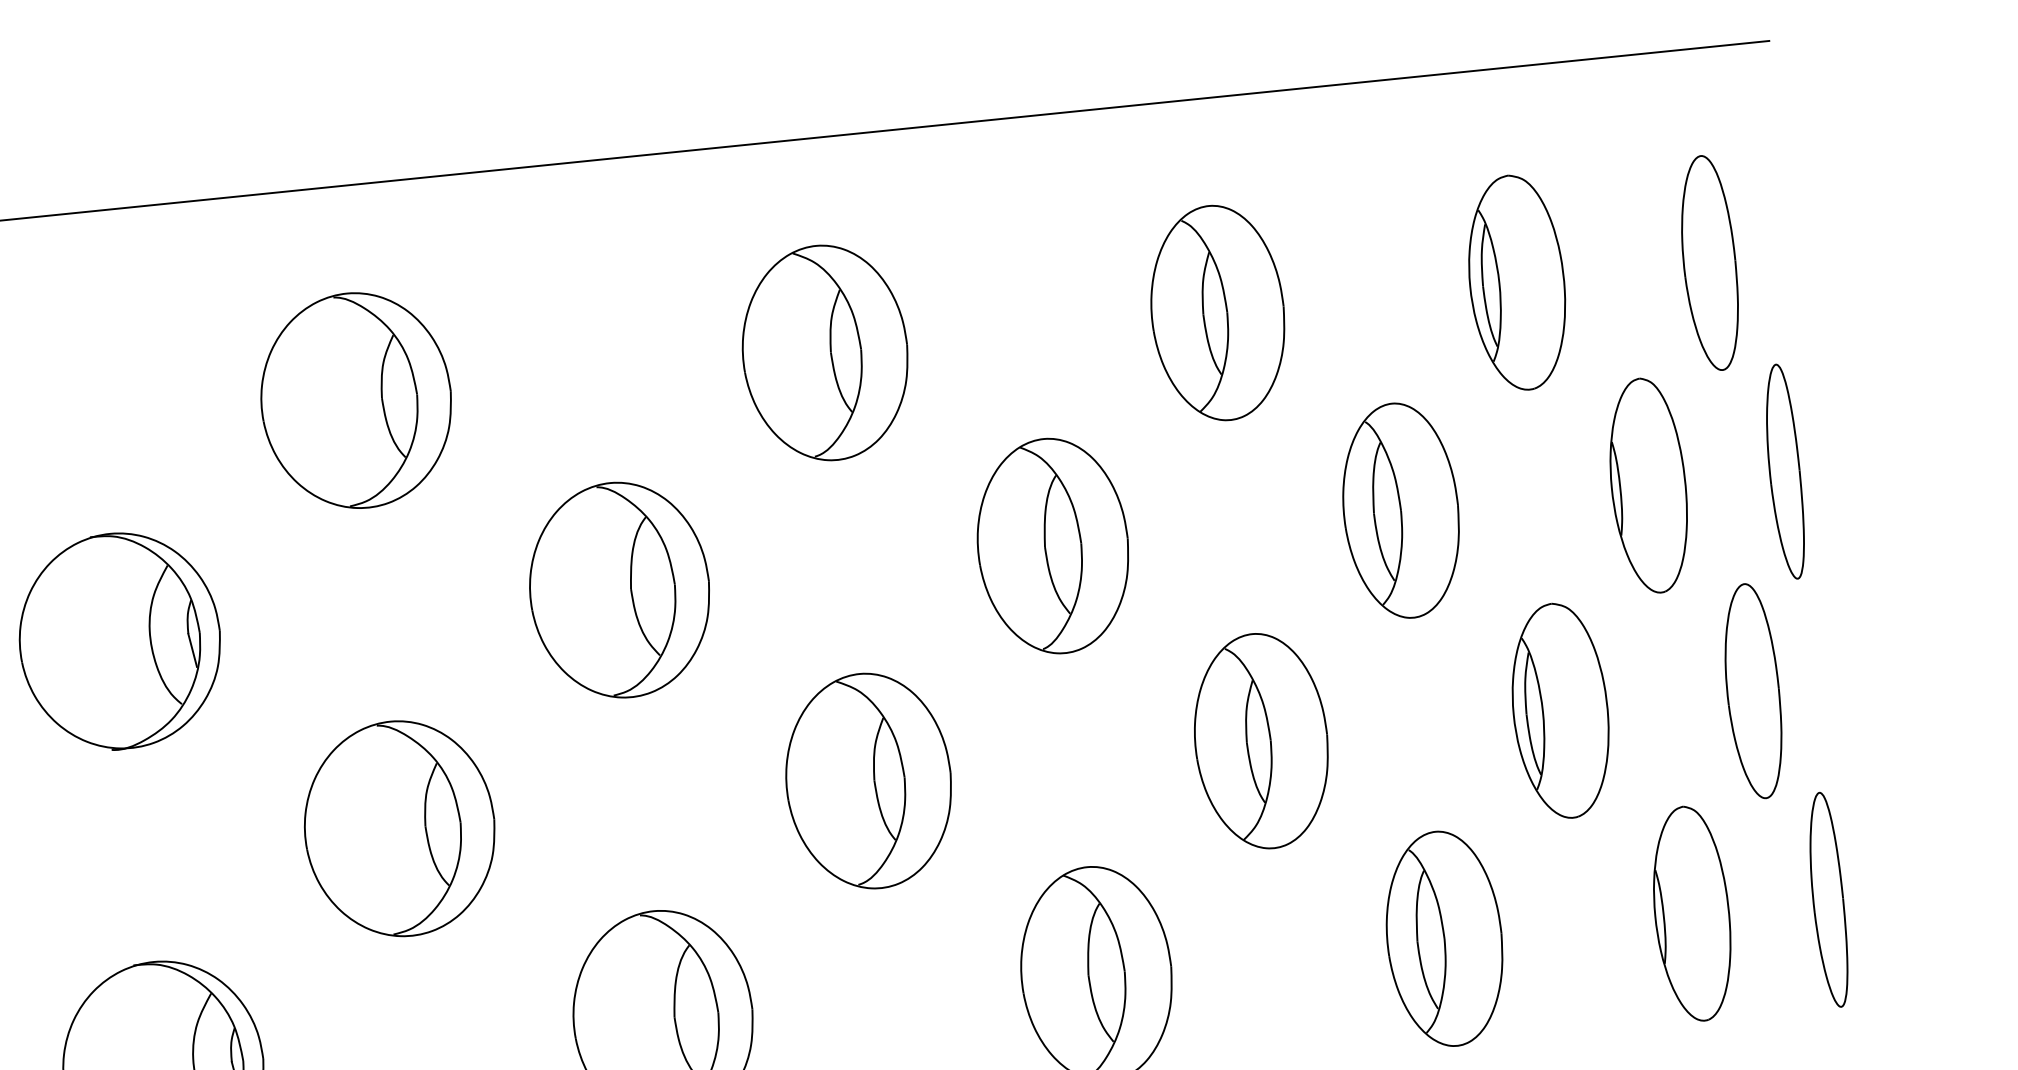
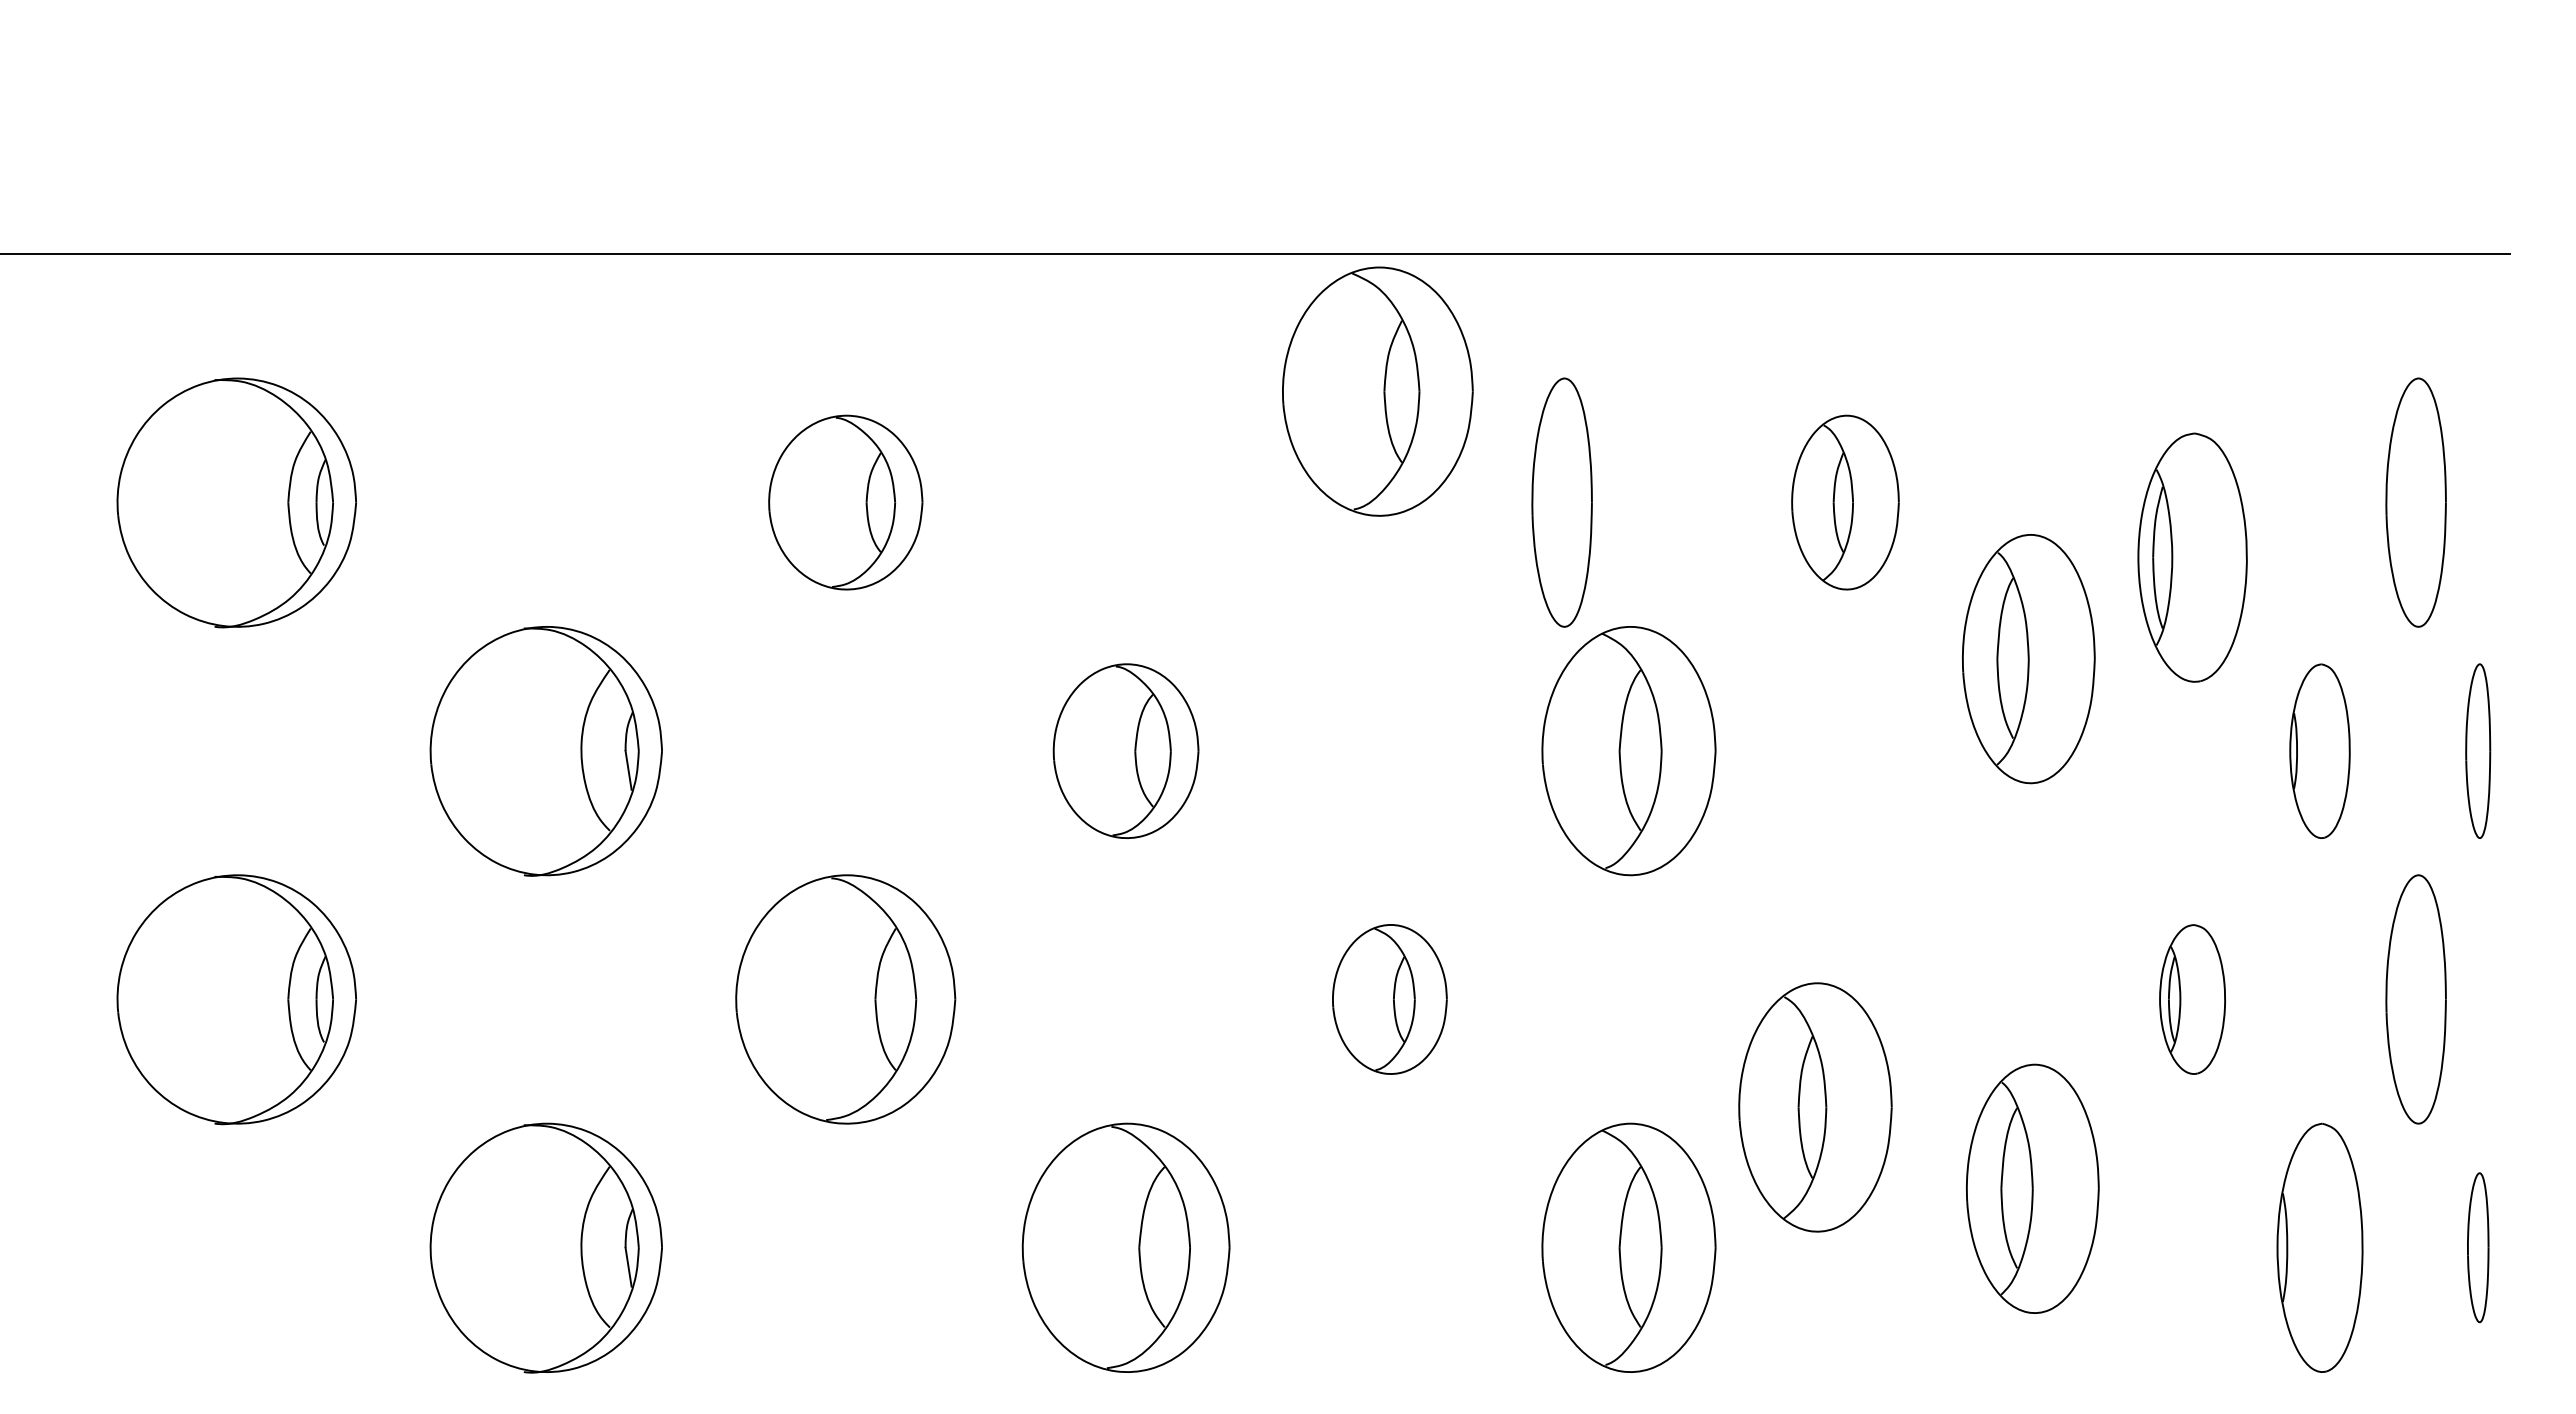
part: (1516, 282) -> (2192, 557), moved
part: (1217, 313) -> (1845, 502), size x0.7
part: (973, 337) -> (1561, 502), added
part: (824, 352) -> (1377, 391), moved
part: (356, 400) -> (845, 502), size x0.7
part: (1785, 472) -> (2478, 751), size x0.7
part: (1648, 486) -> (2319, 751), size x0.7
part: (1400, 511) -> (2028, 659), moved
part: (619, 590) -> (1125, 751), size x0.7
part: (1560, 710) -> (2192, 999), size x0.6
part: (1261, 741) -> (1815, 1107), moved
part: (868, 781) -> (1389, 999), size x0.6
part: (1828, 899) -> (2478, 1247), size x0.6
part: (1444, 938) -> (2032, 1188), moved

